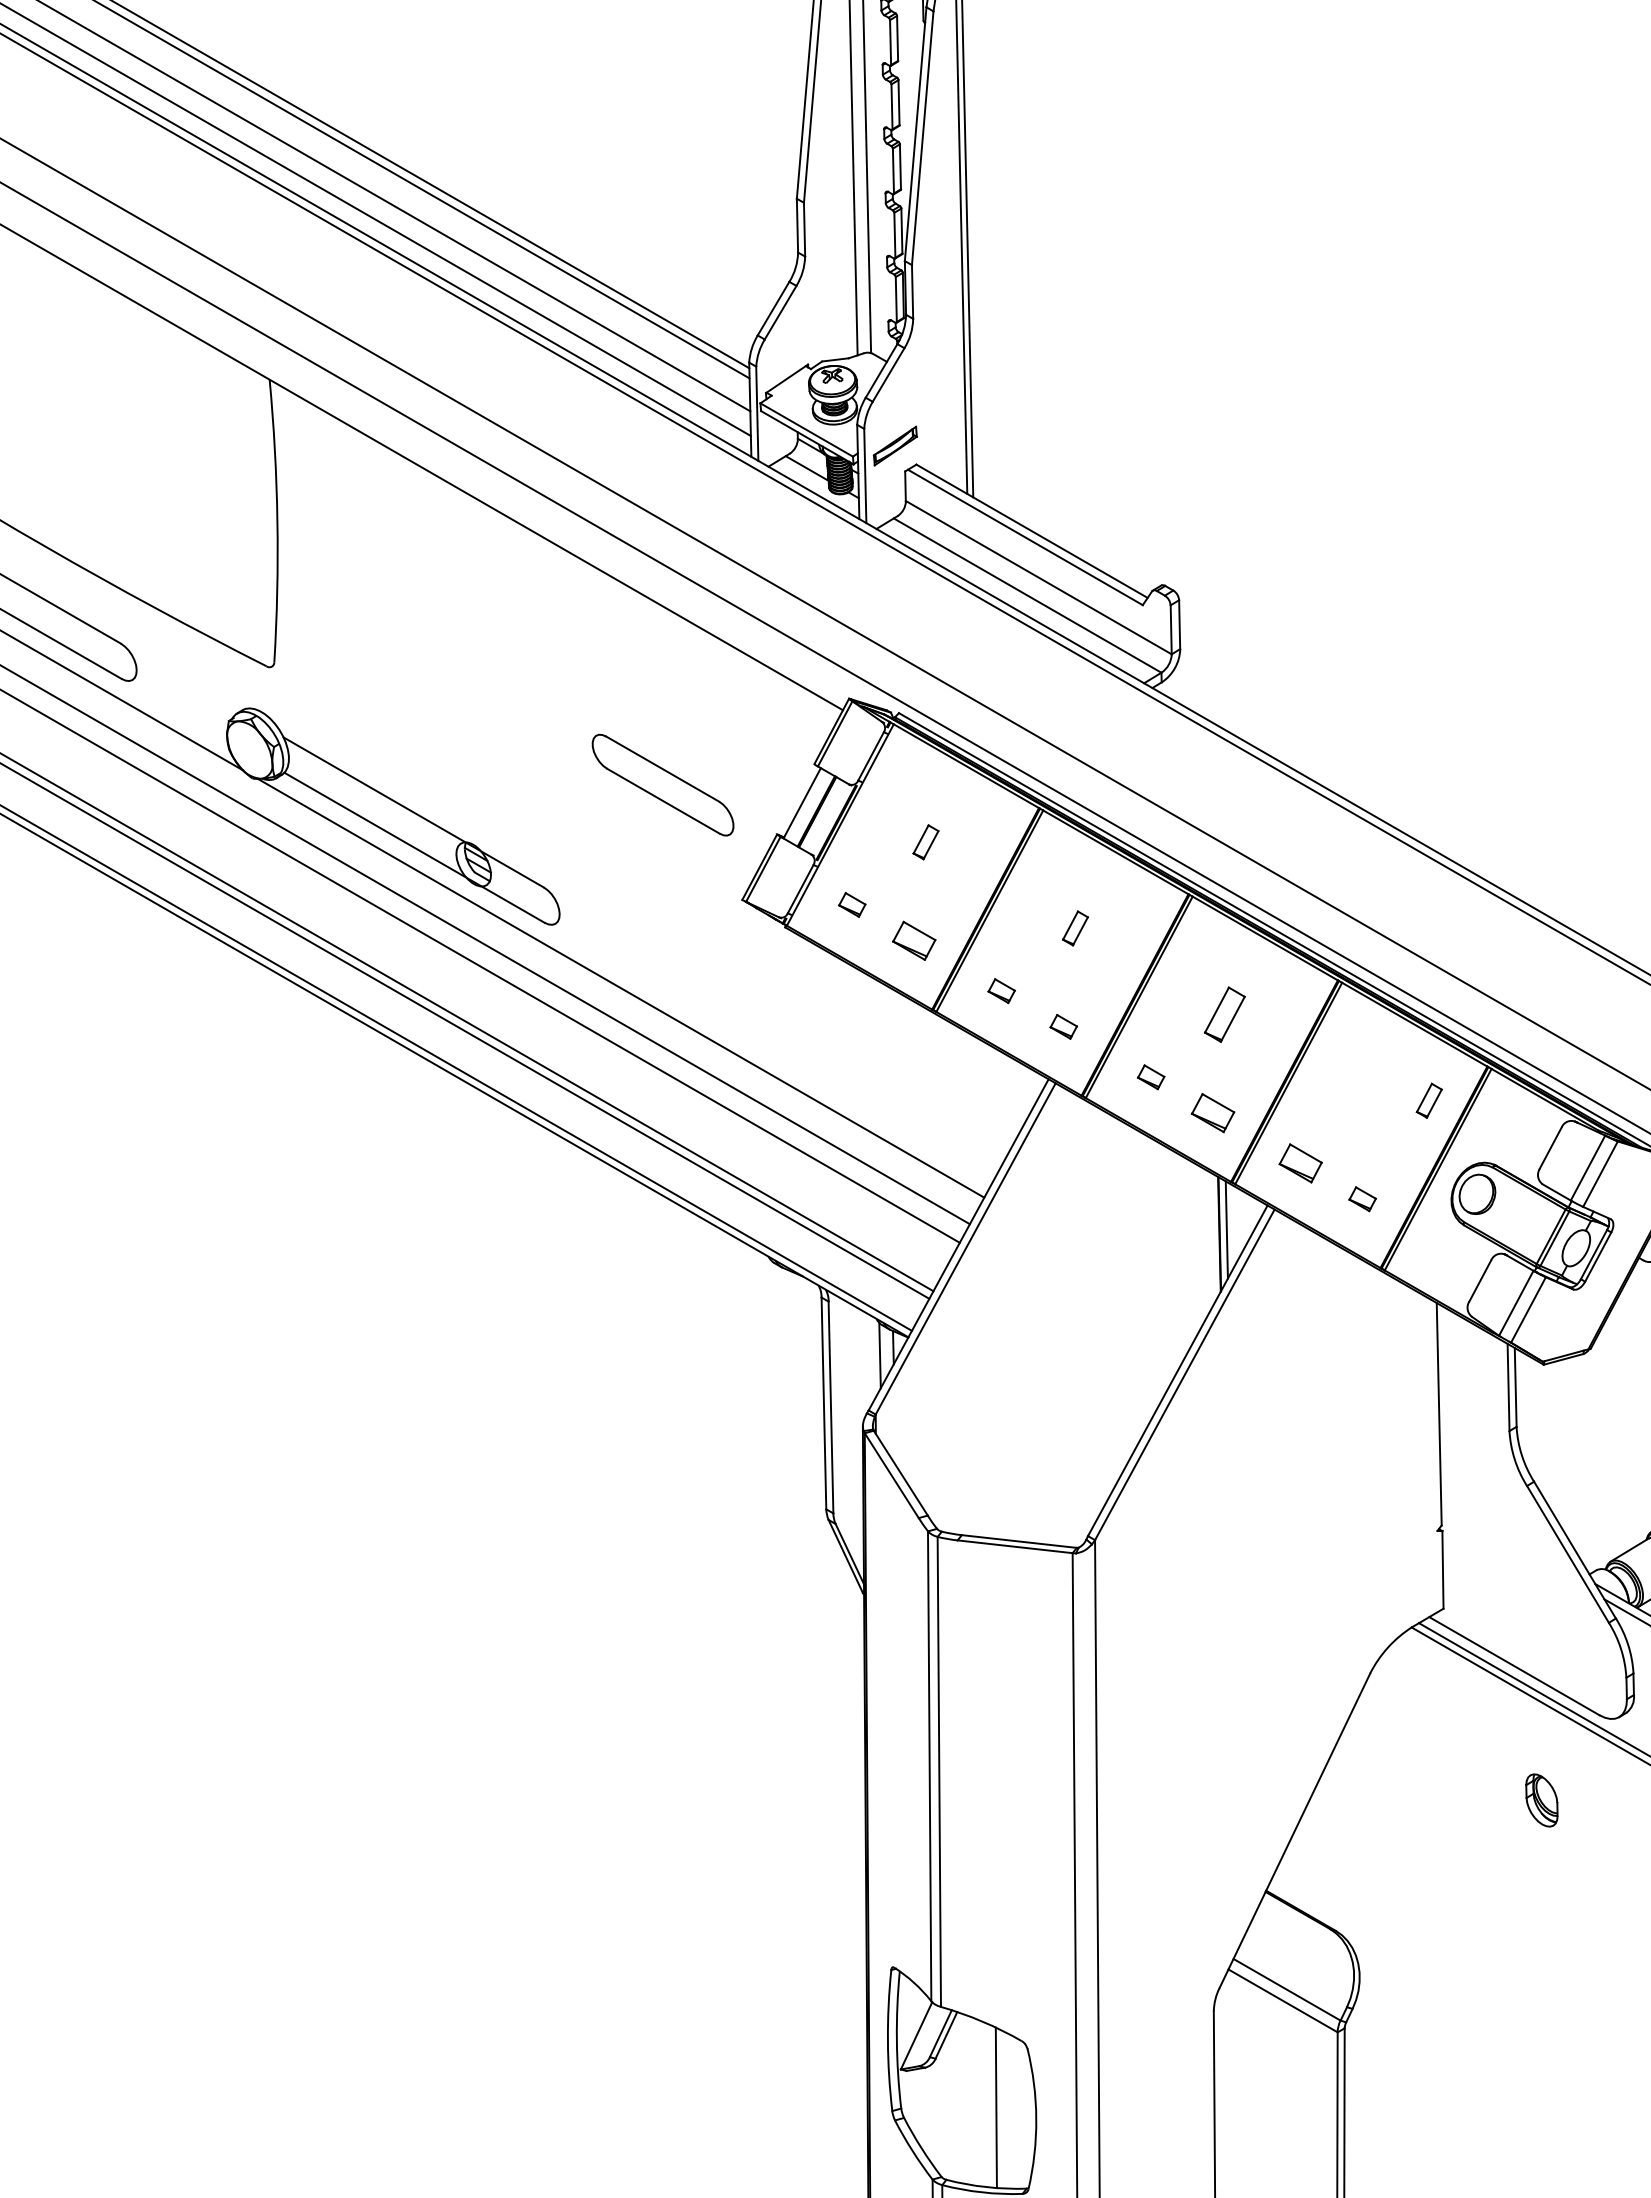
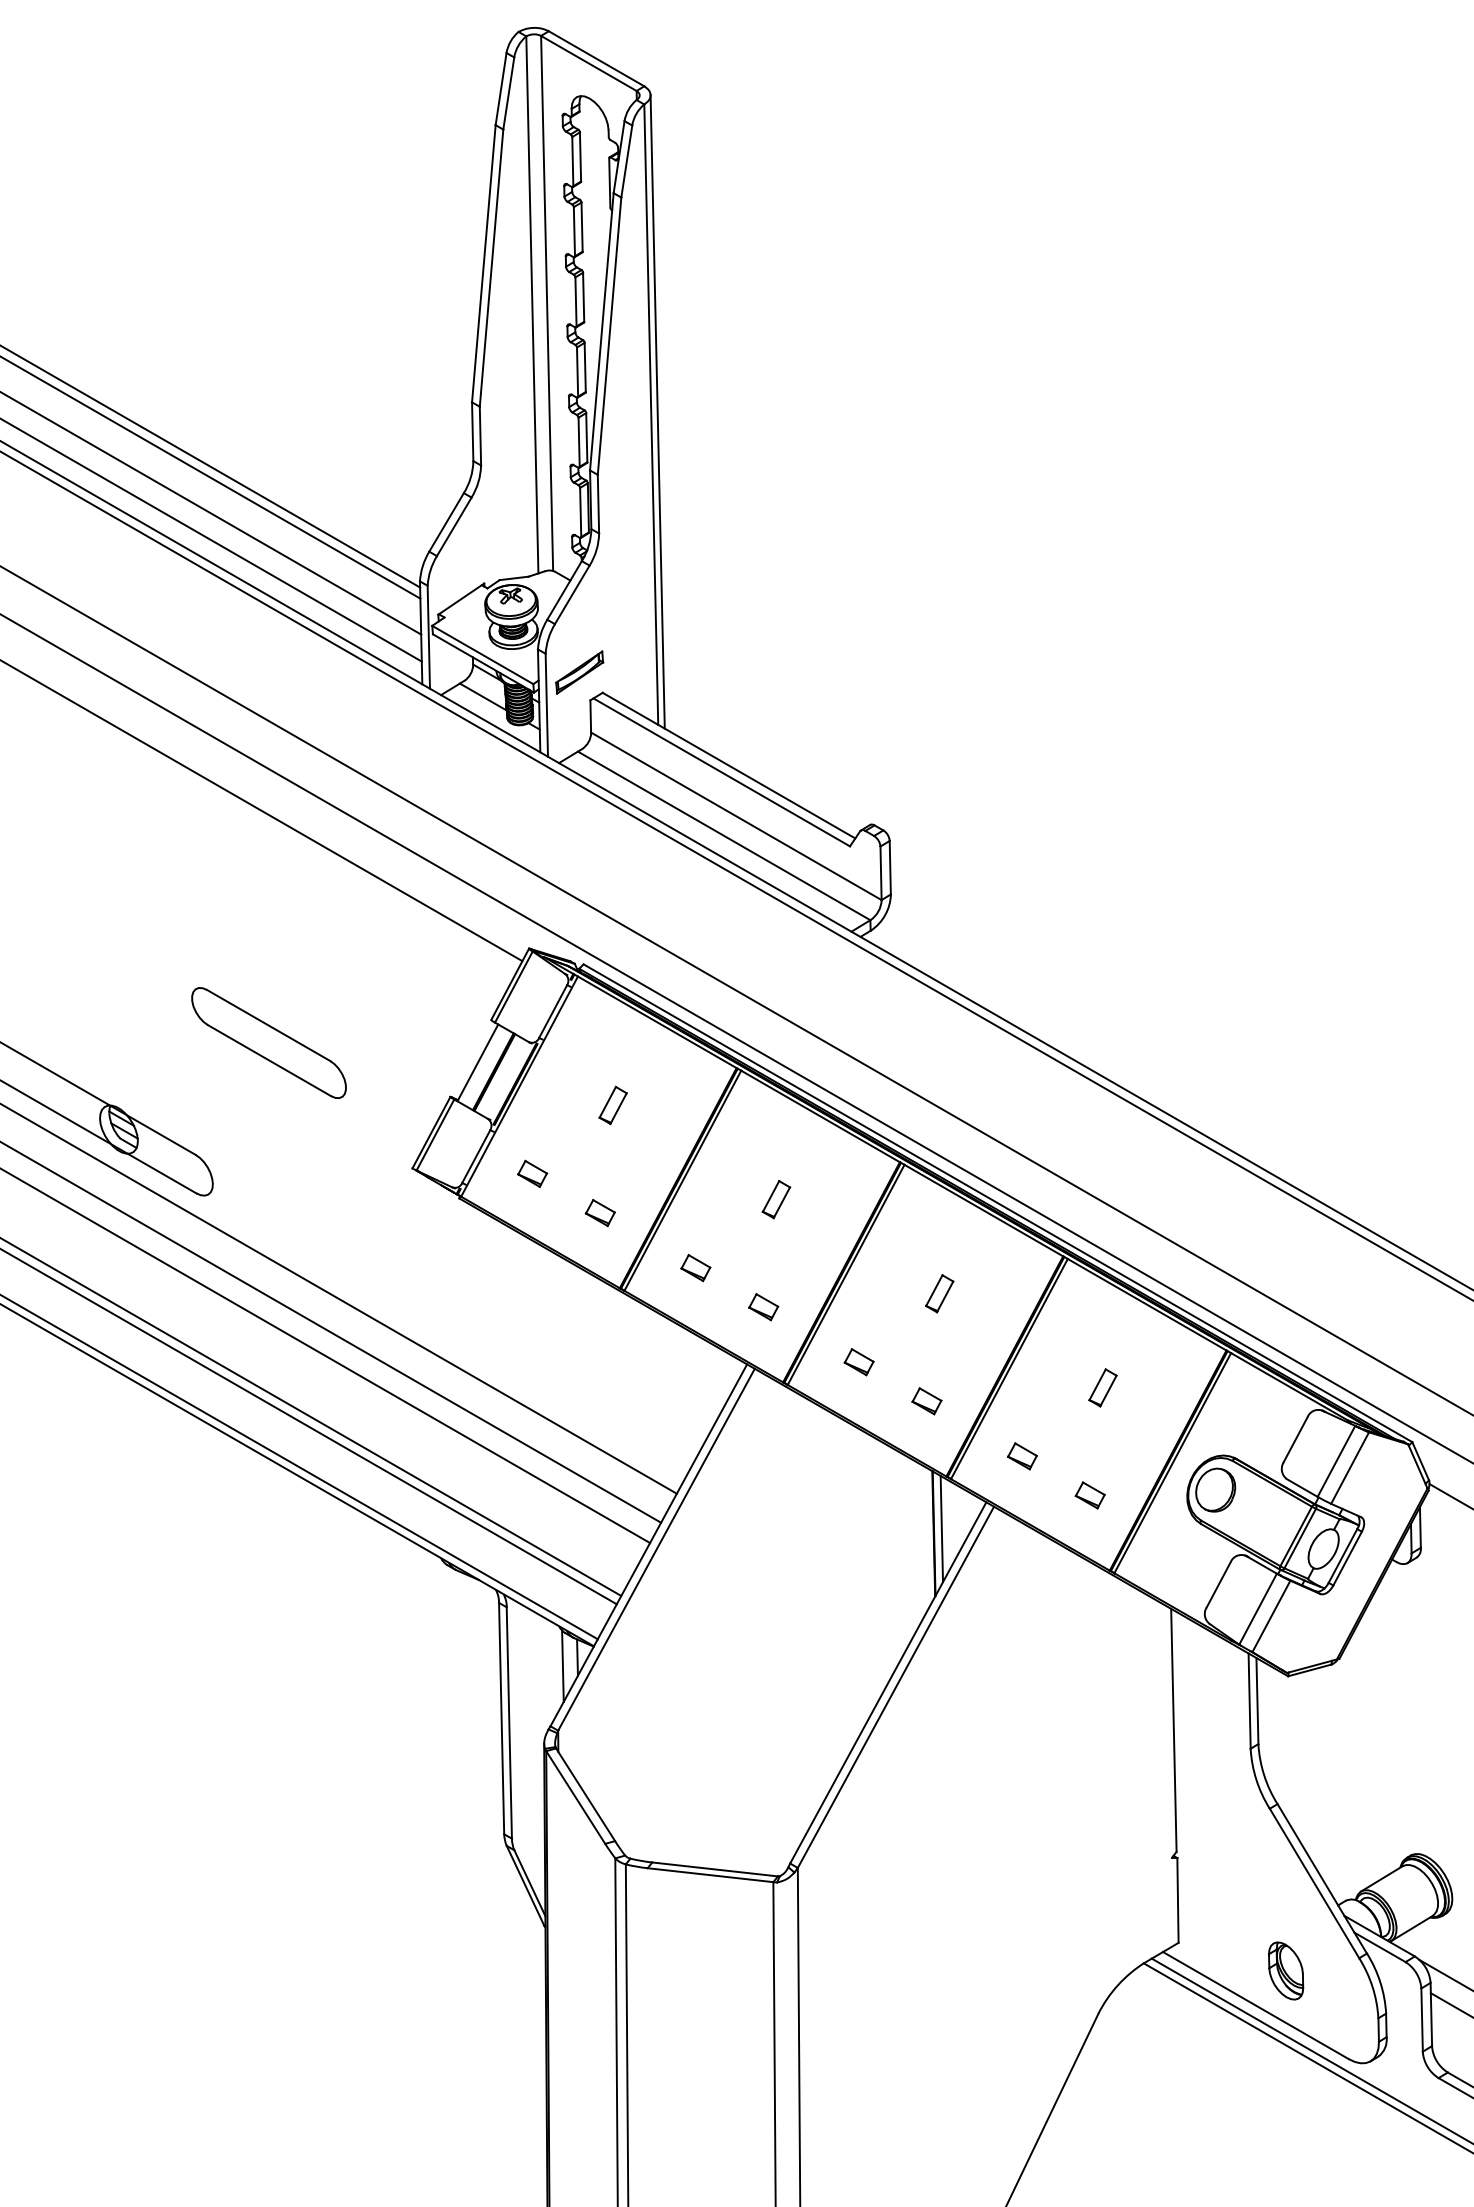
part: (662, 784) -> (268, 1042), moved
part: (914, 940) -> (600, 1212), size x0.62
part: (1224, 1014) -> (939, 1293), size x0.62
part: (1428, 1100) -> (1102, 1387), moved
part: (1213, 1112) -> (927, 1400), size x0.62
part: (1300, 1163) -> (1022, 1456), size x0.62
part: (1541, 1800) -> (1285, 1971), moved

